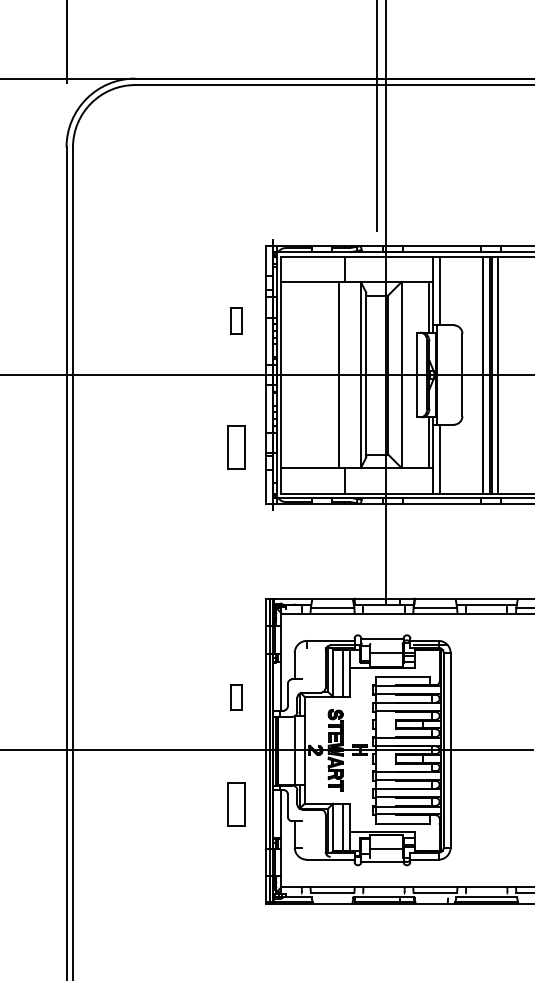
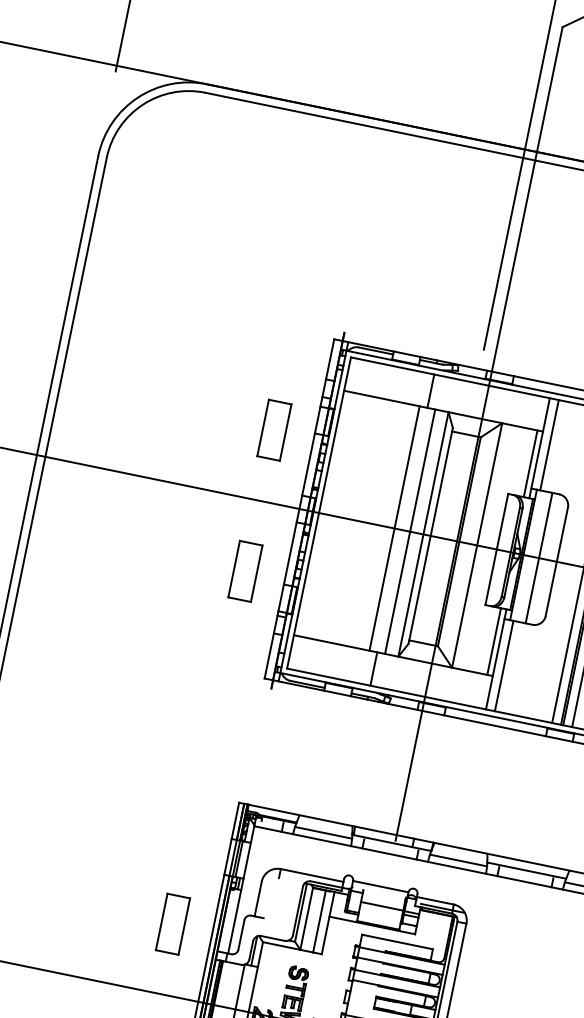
part: (236, 321) -> (274, 430), size x1.67
line: (350, 374) -> (410, 530), added
line: (448, 374) -> (538, 557), added
part: (236, 447) -> (245, 571), moved
part: (236, 697) -> (173, 924), size x1.67

